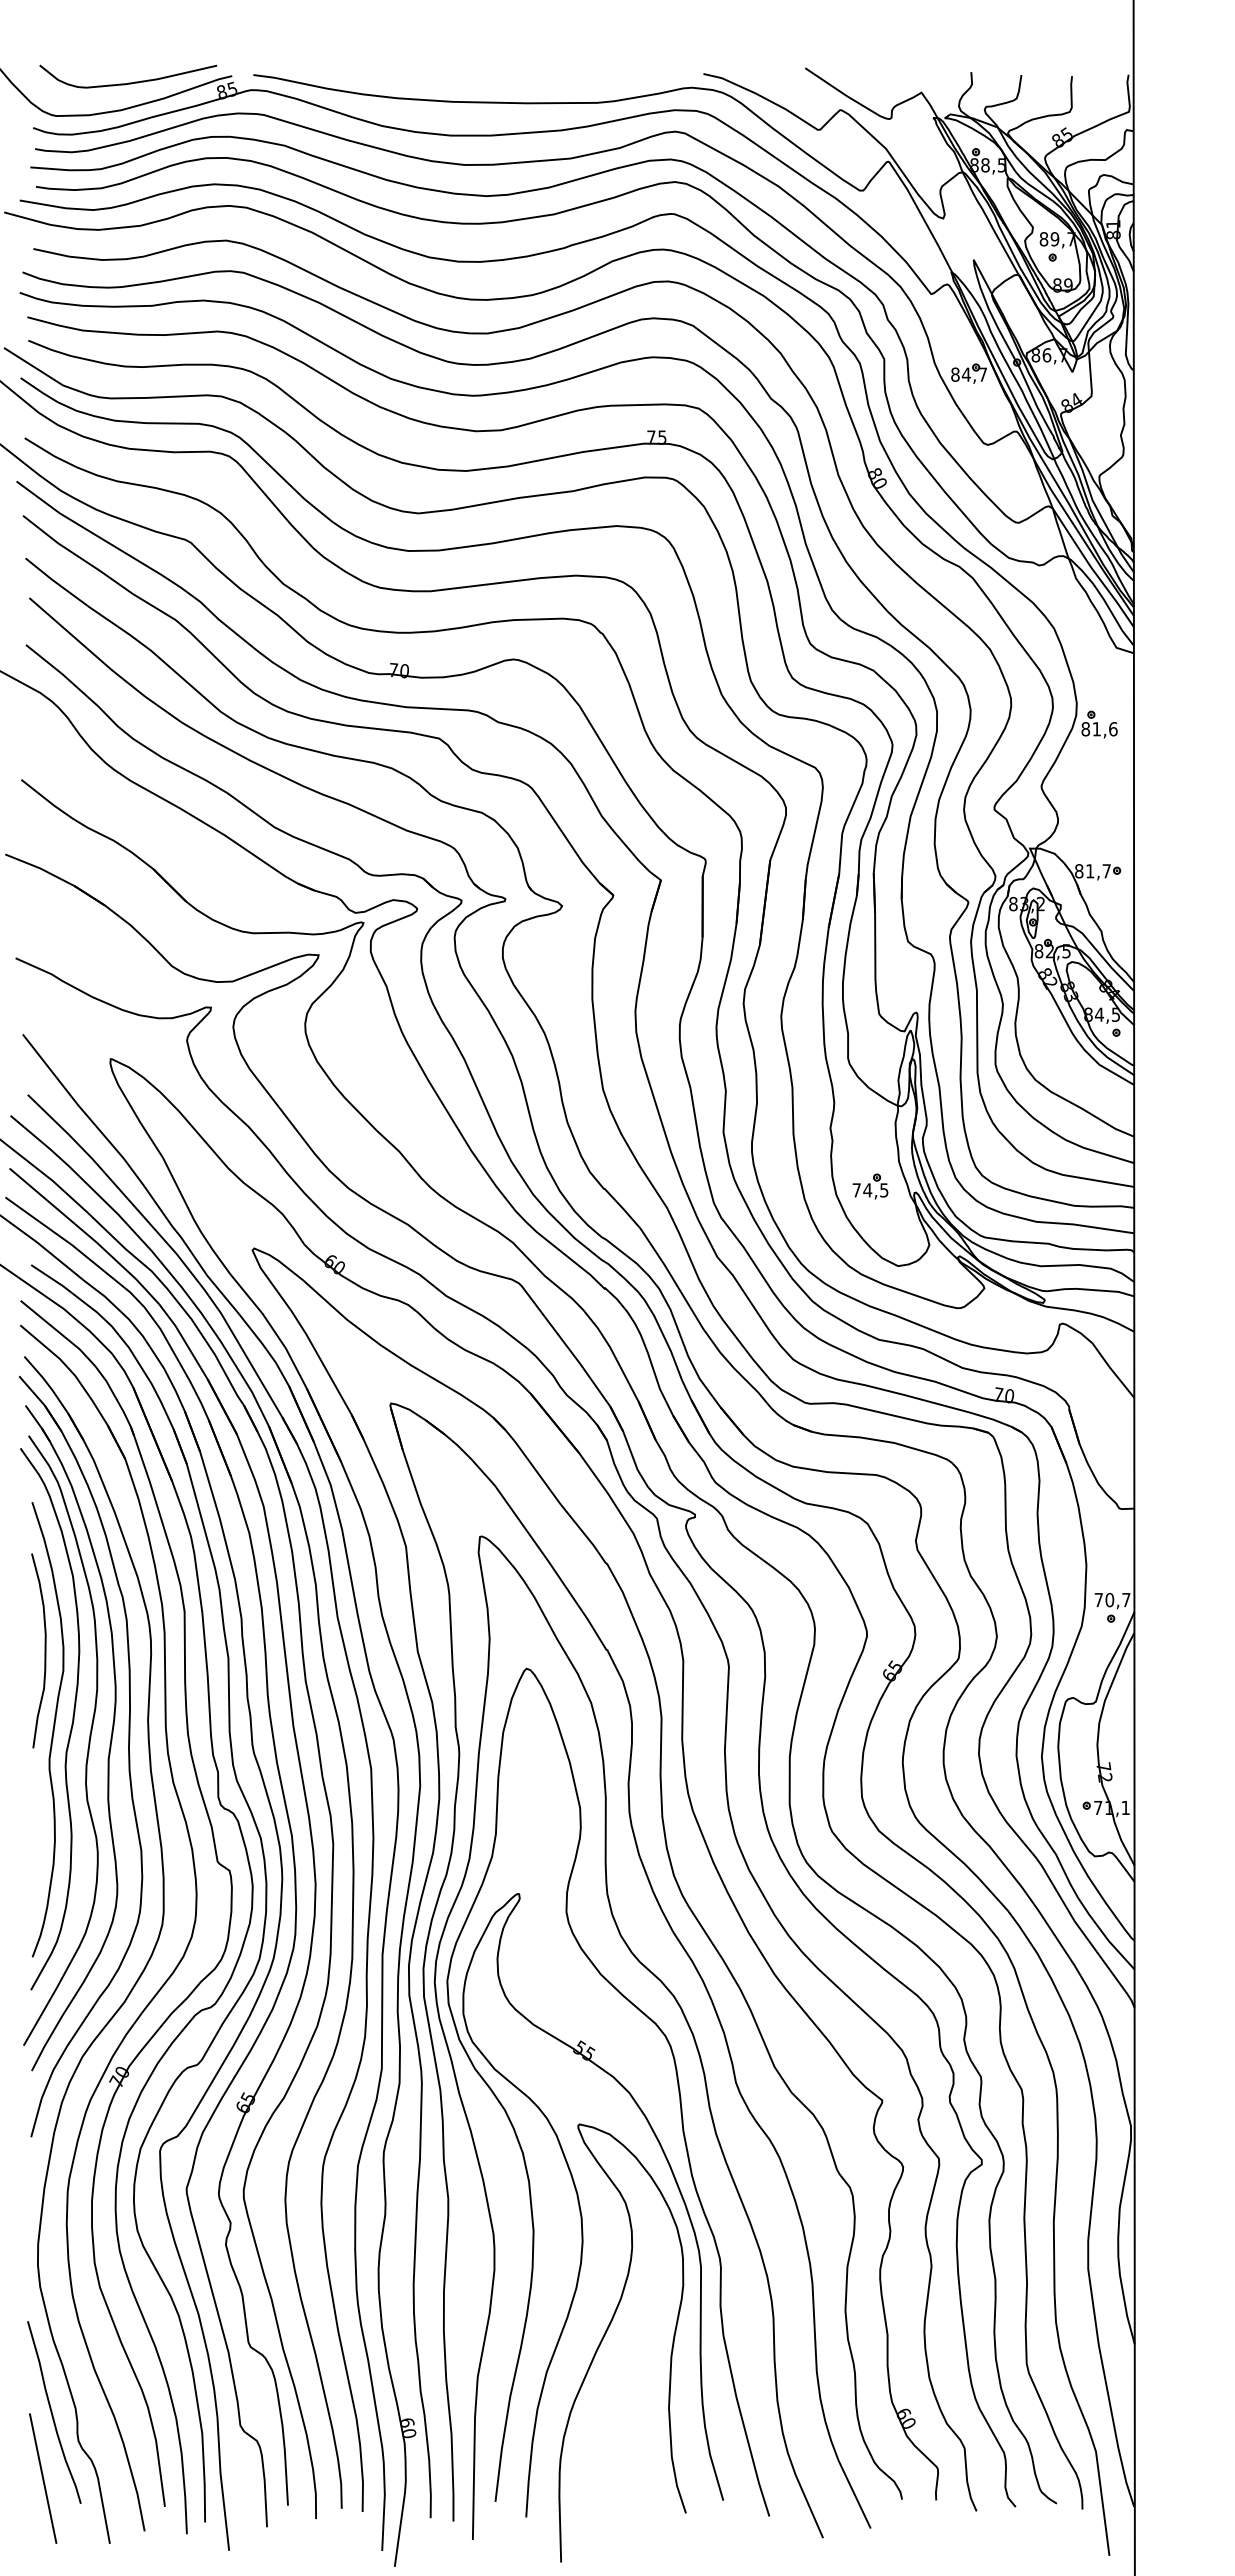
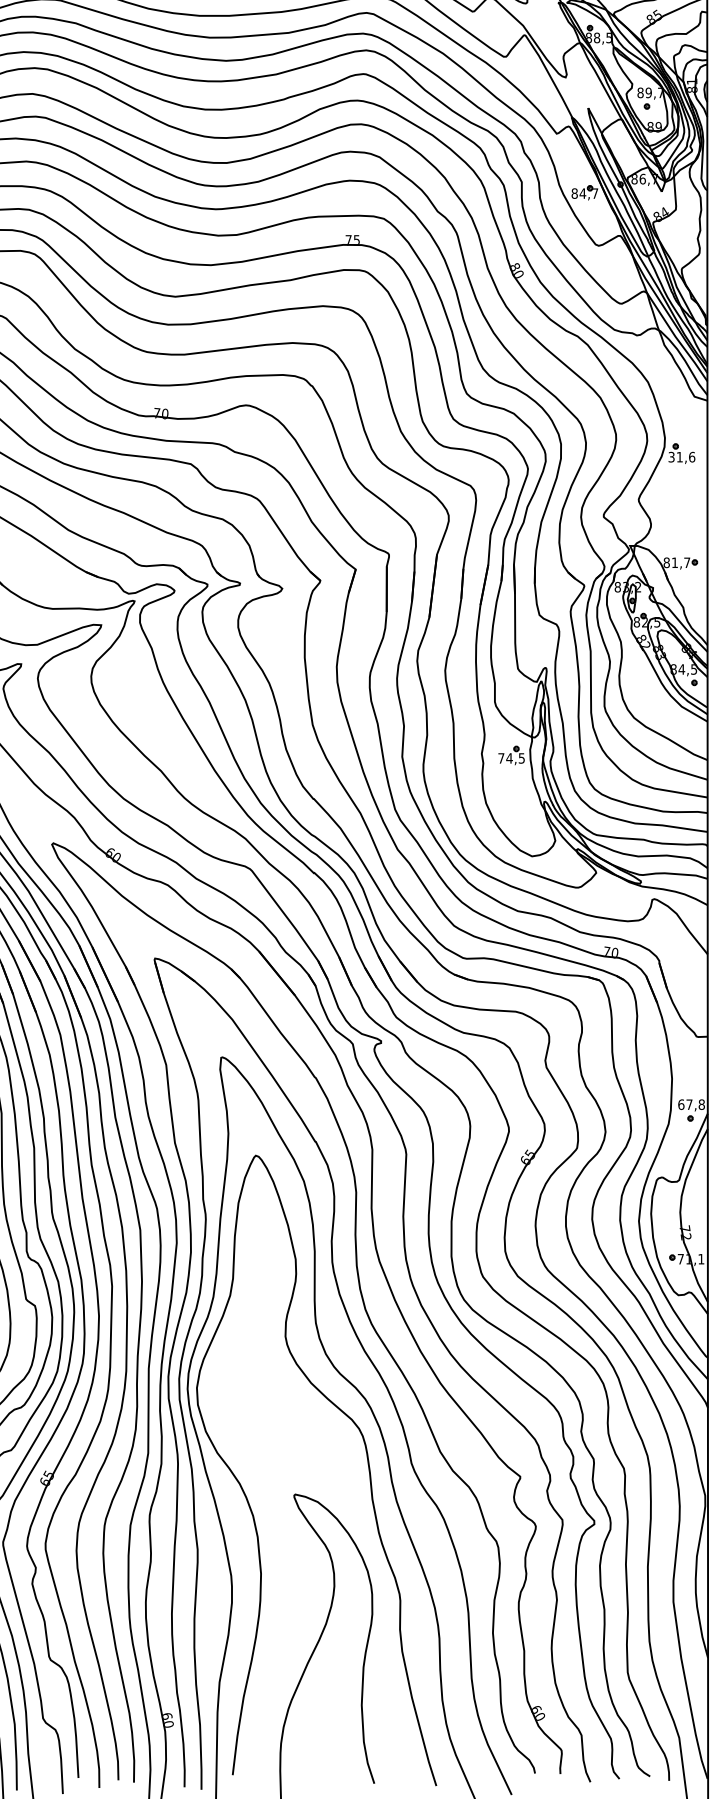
text: (1085, 729) -> (671, 457), 81,6 -> 31,6
part: (870, 1186) -> (511, 755), moved
text: (1112, 1599) -> (691, 1104), 70,7 -> 67,8
part: (581, 2209) -> (296, 1557), removed

